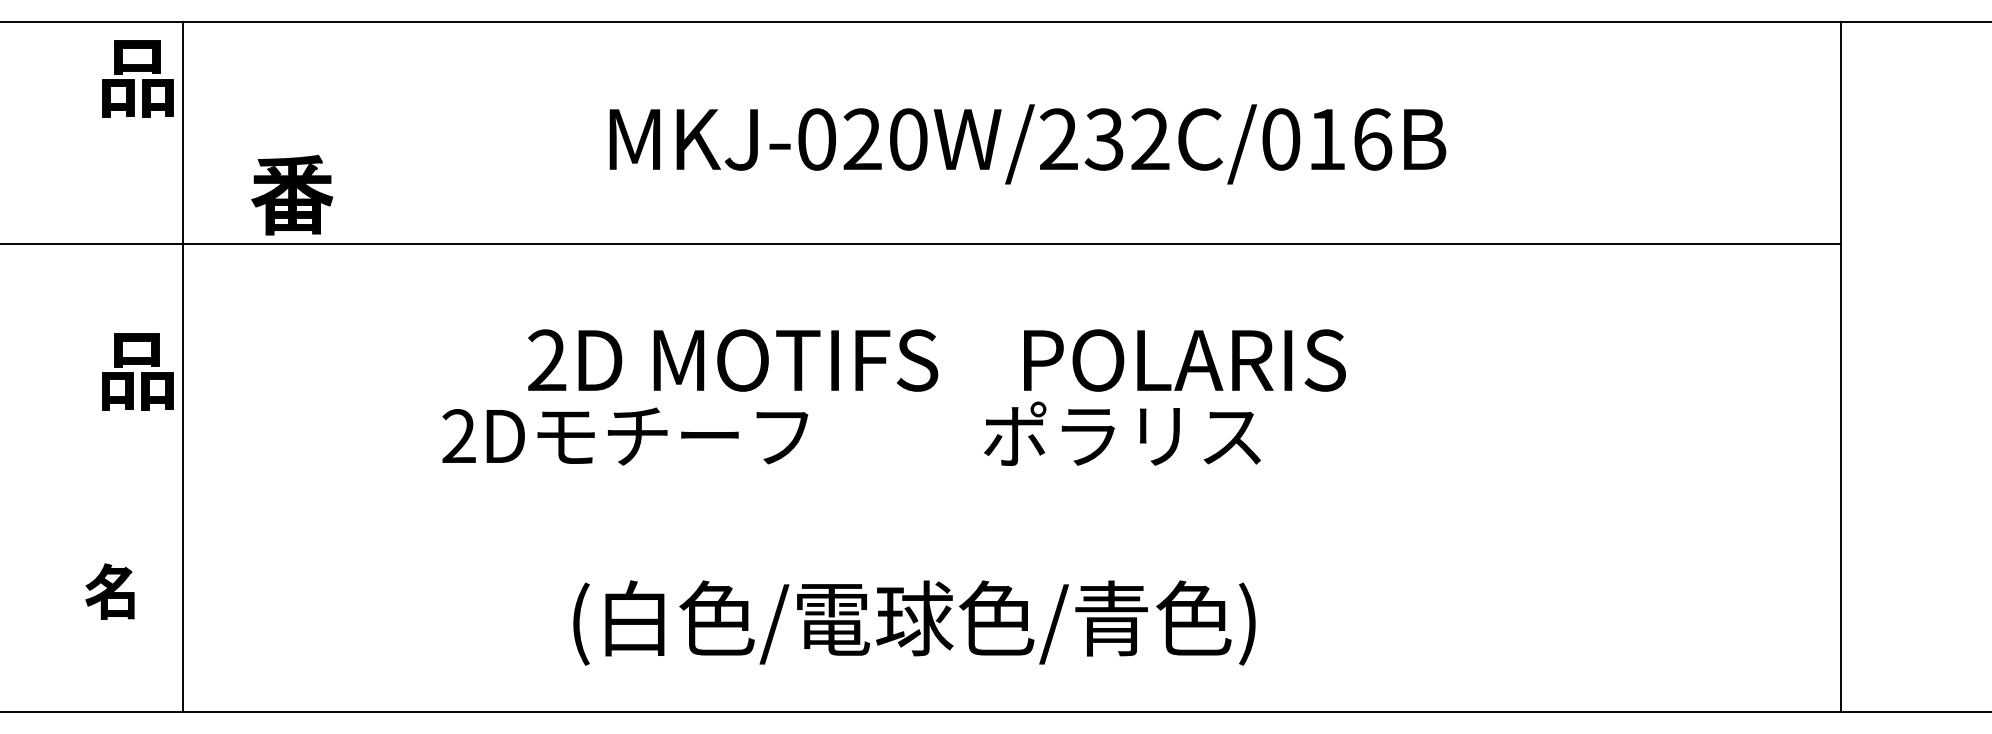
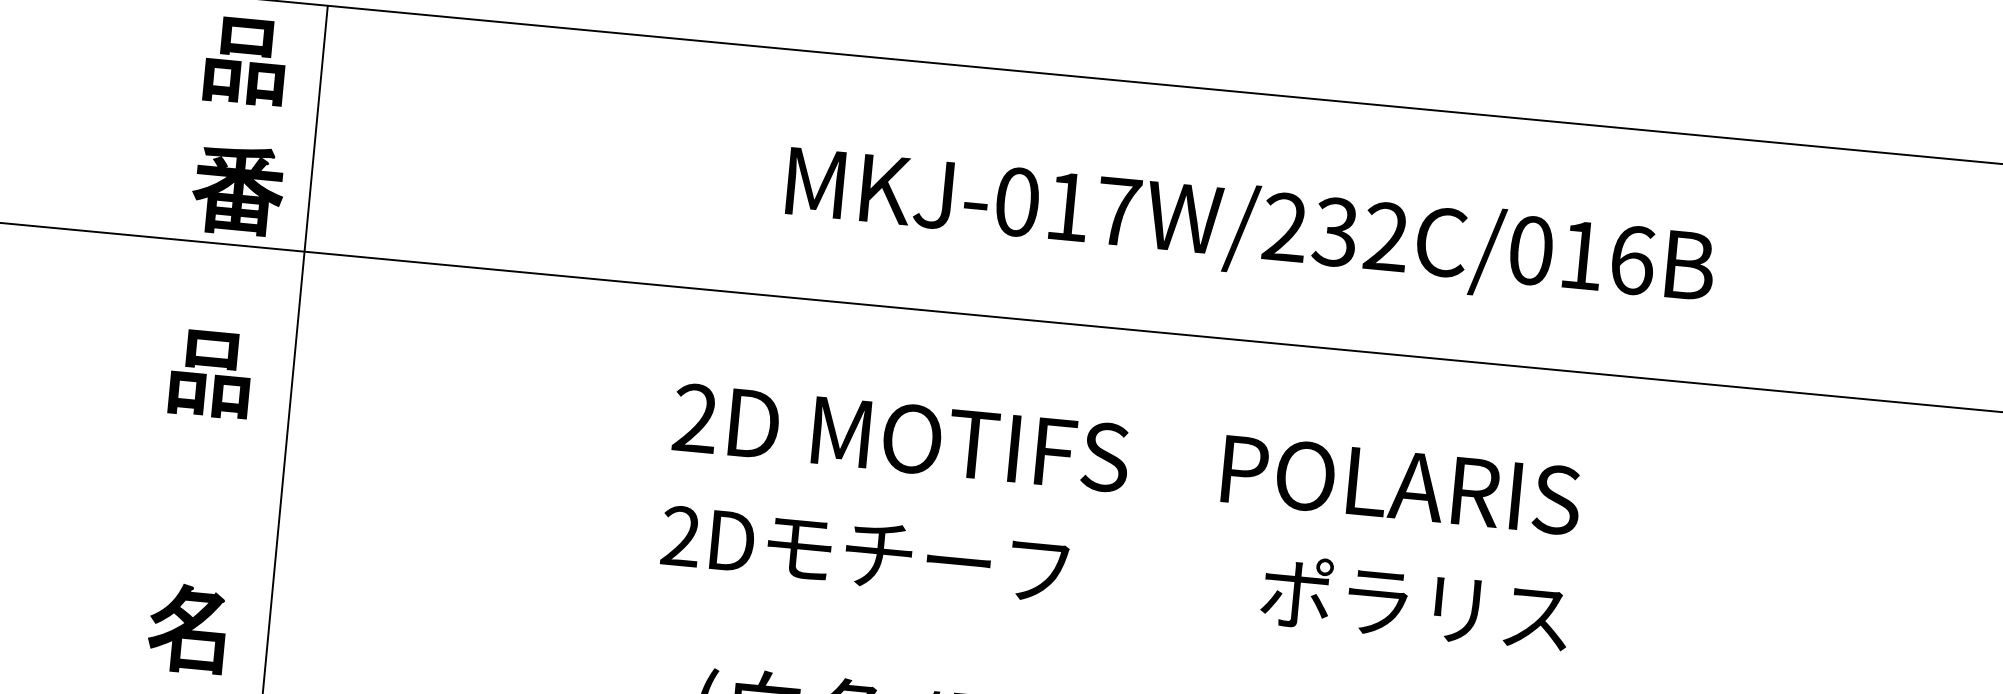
part: (137, 78) -> (244, 60), moved
text: (885, 139) -> (1093, 209), MKJ-020W/232C/016B -> MKJ-017W/232C/016B
part: (292, 194) -> (238, 189), moved
part: (137, 371) -> (210, 373), moved
text: (851, 433) -> (1115, 574), moved
part: (109, 591) -> (186, 628), size x1.43

